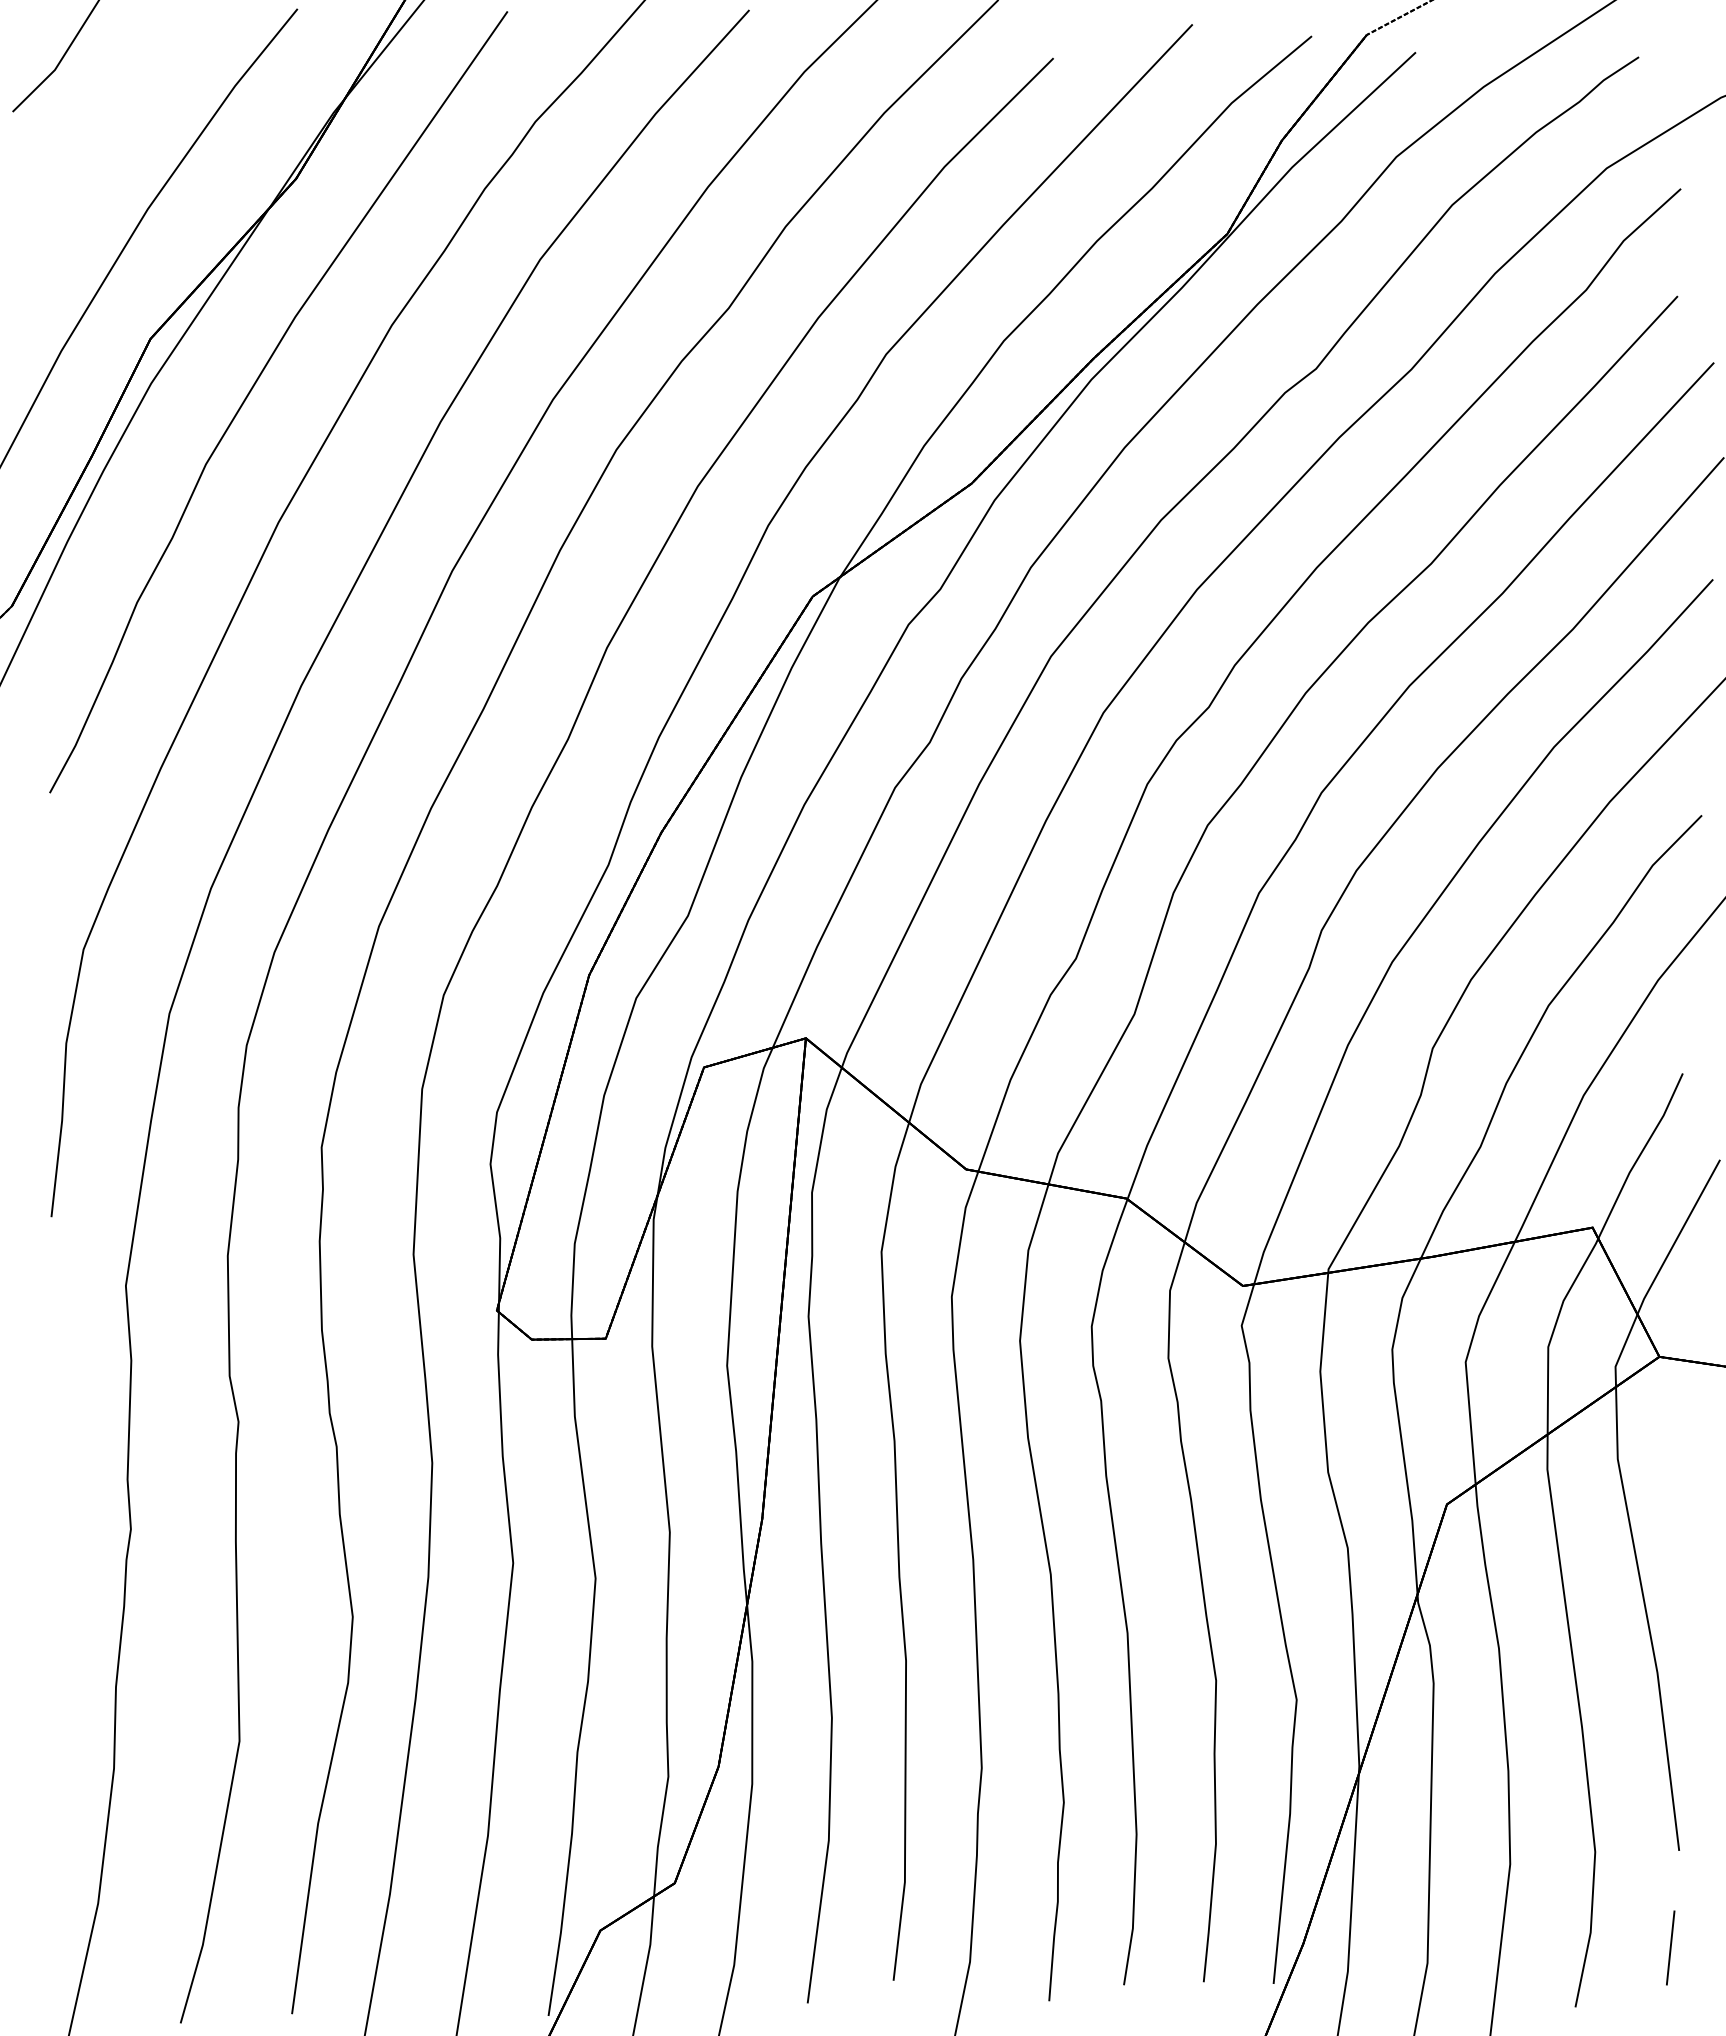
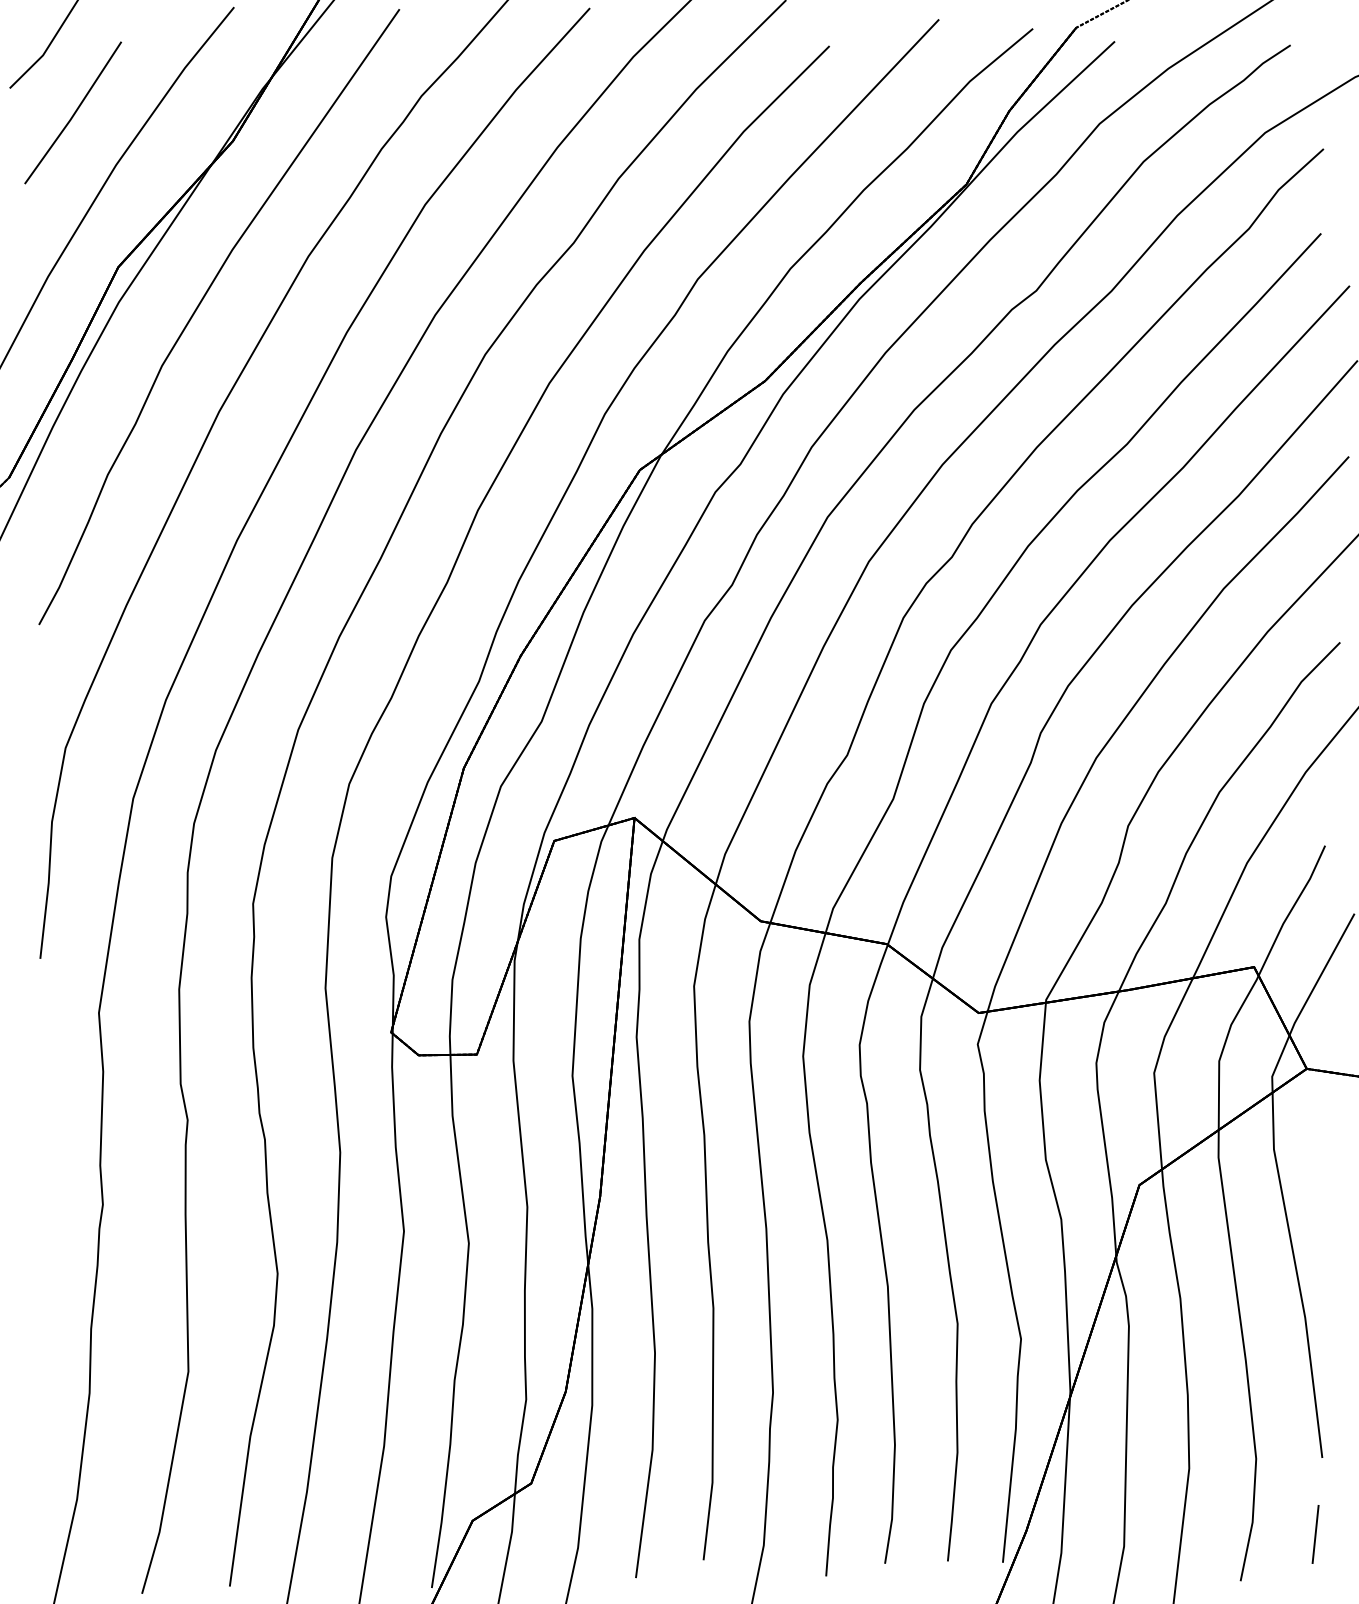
part: (93, 142) -> (73, 112), added

